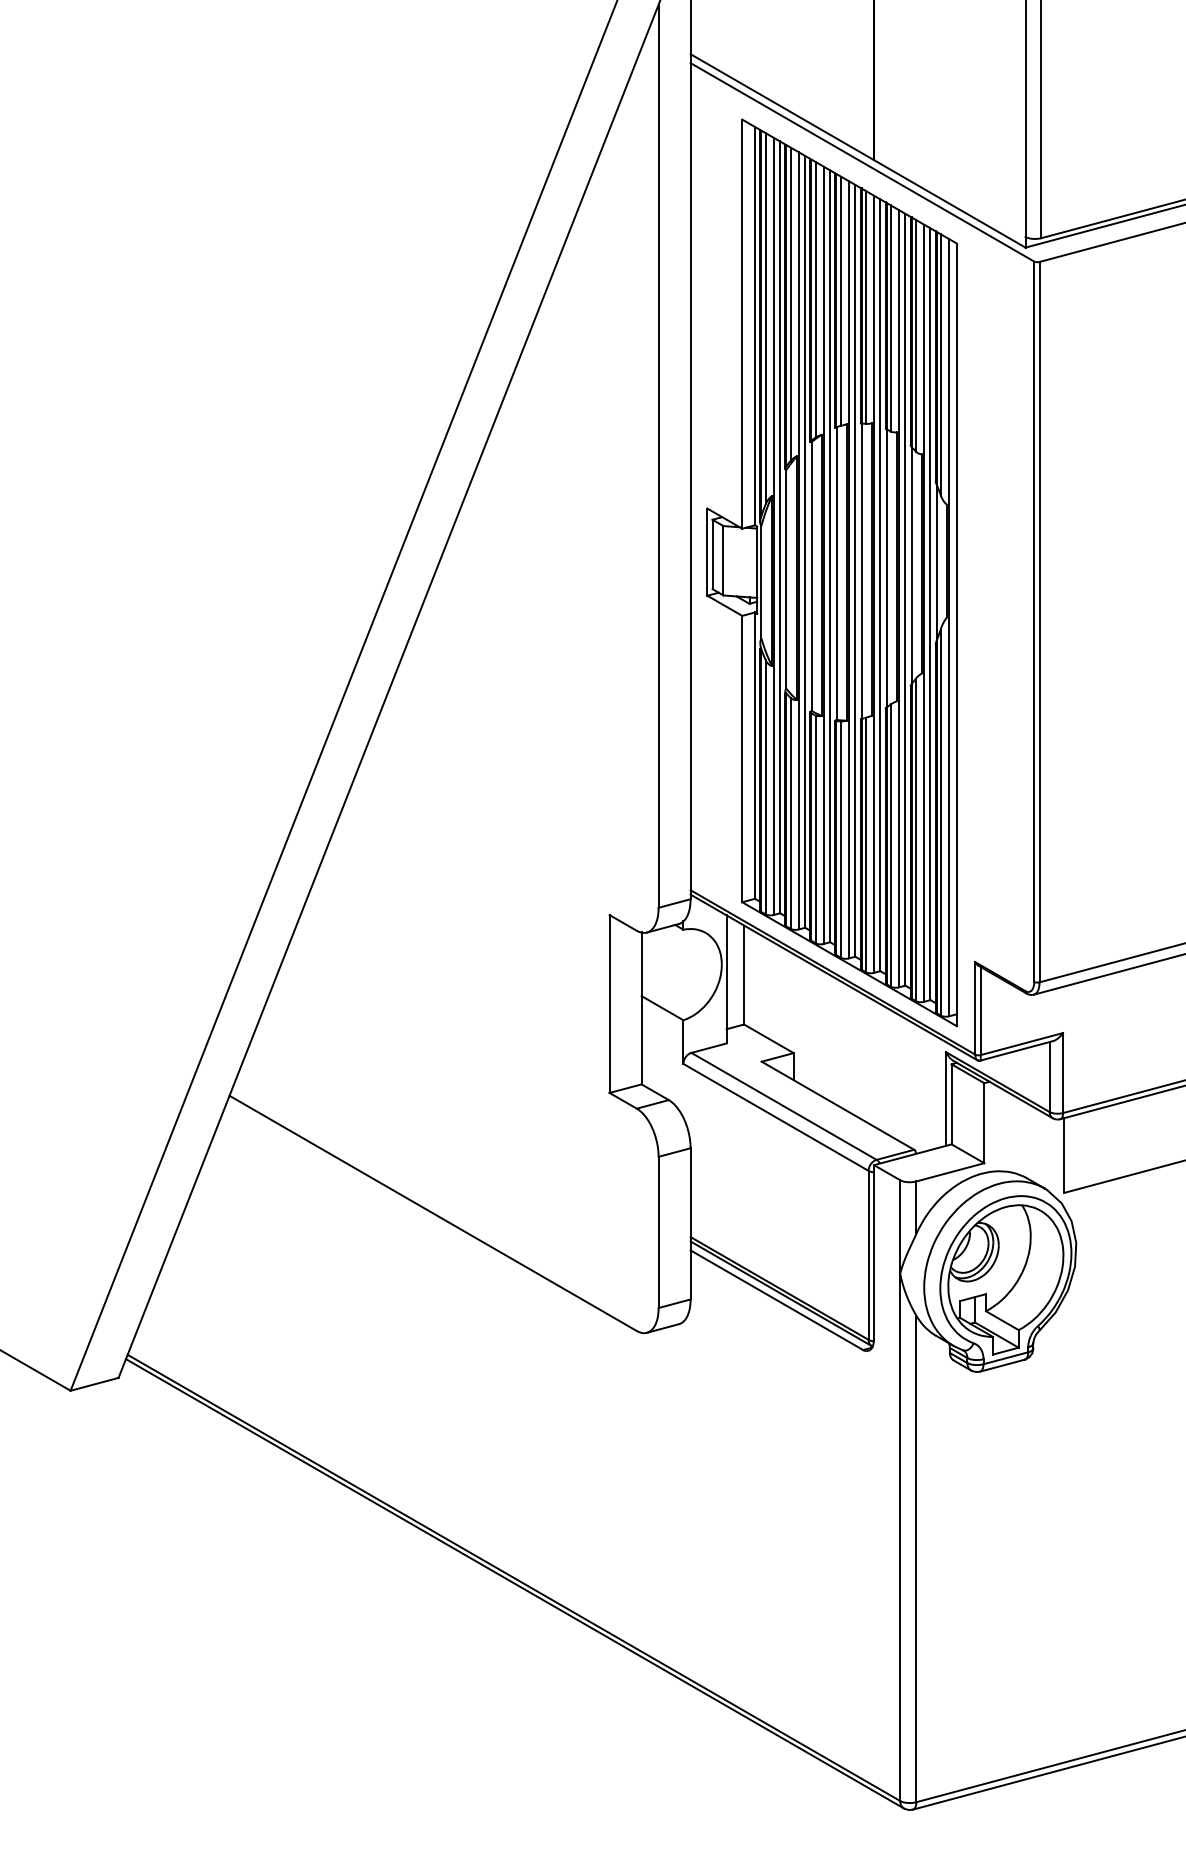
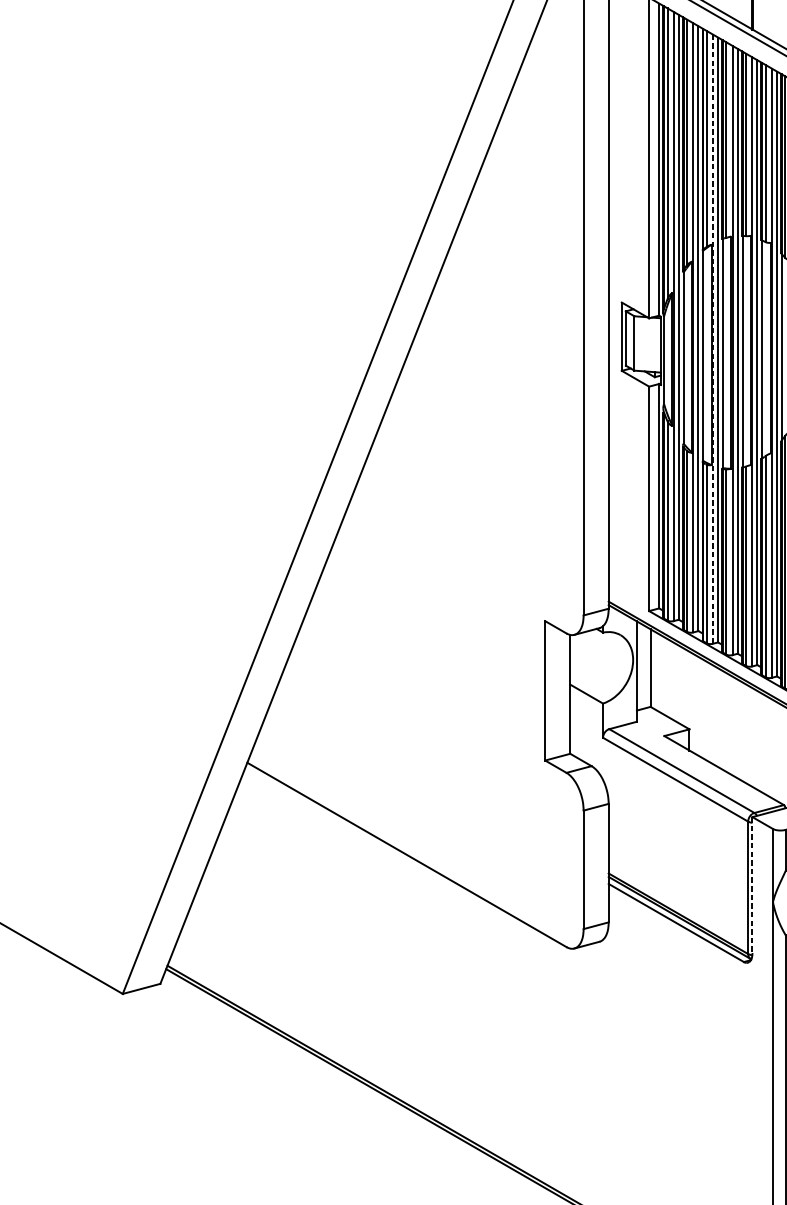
line: (823, 555) -> (712, 339), solid -> dashed
line: (874, 1251) -> (752, 884), solid -> dashed

